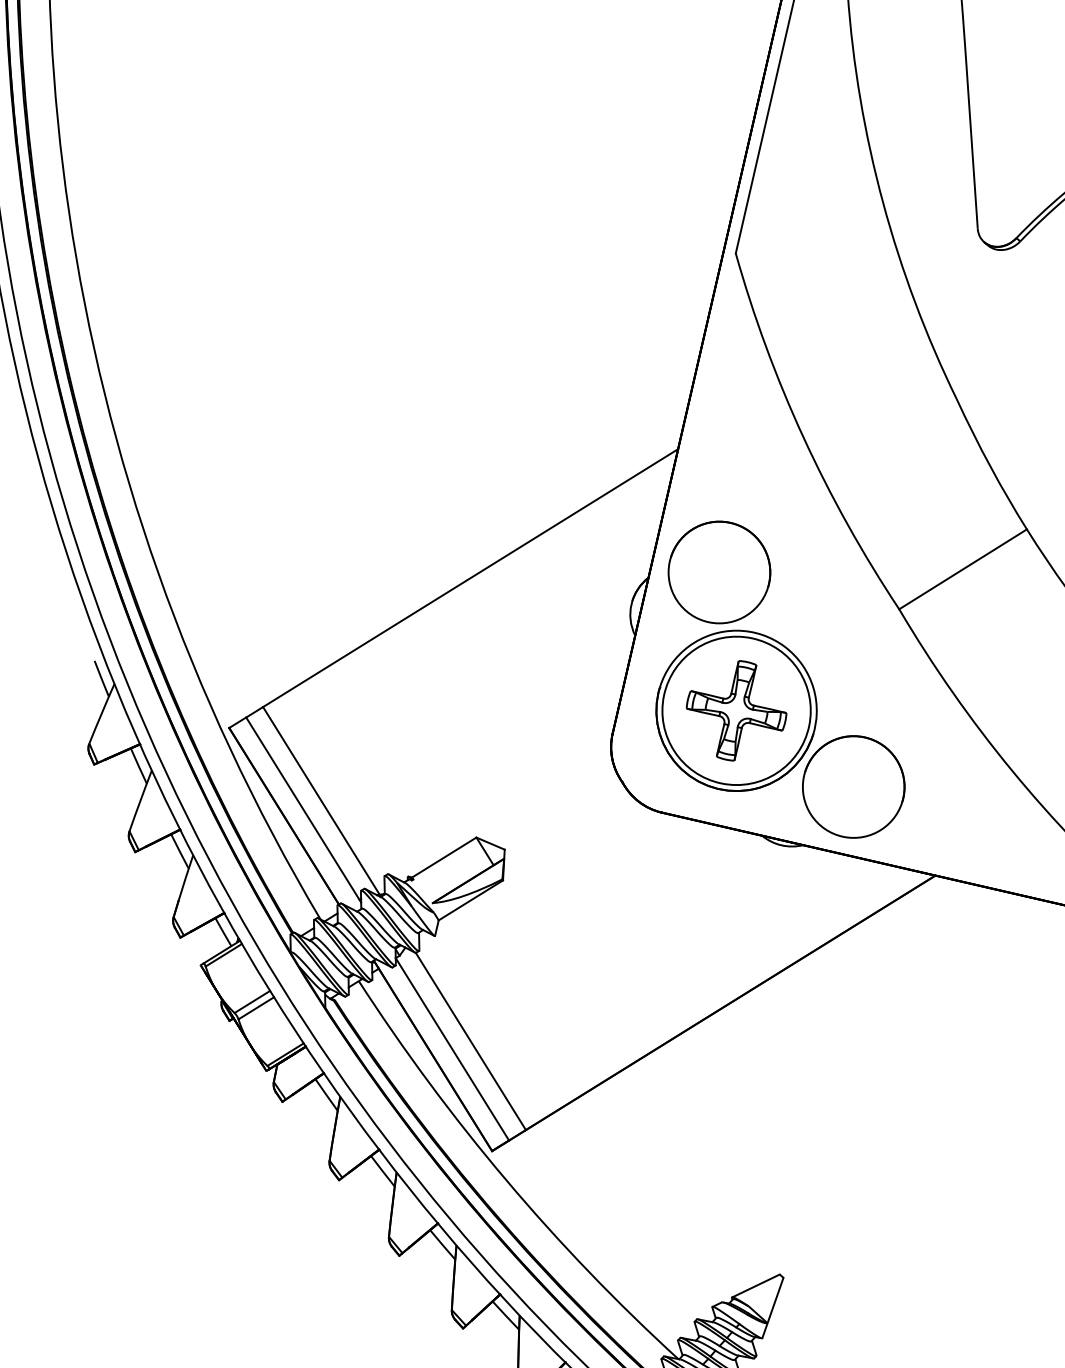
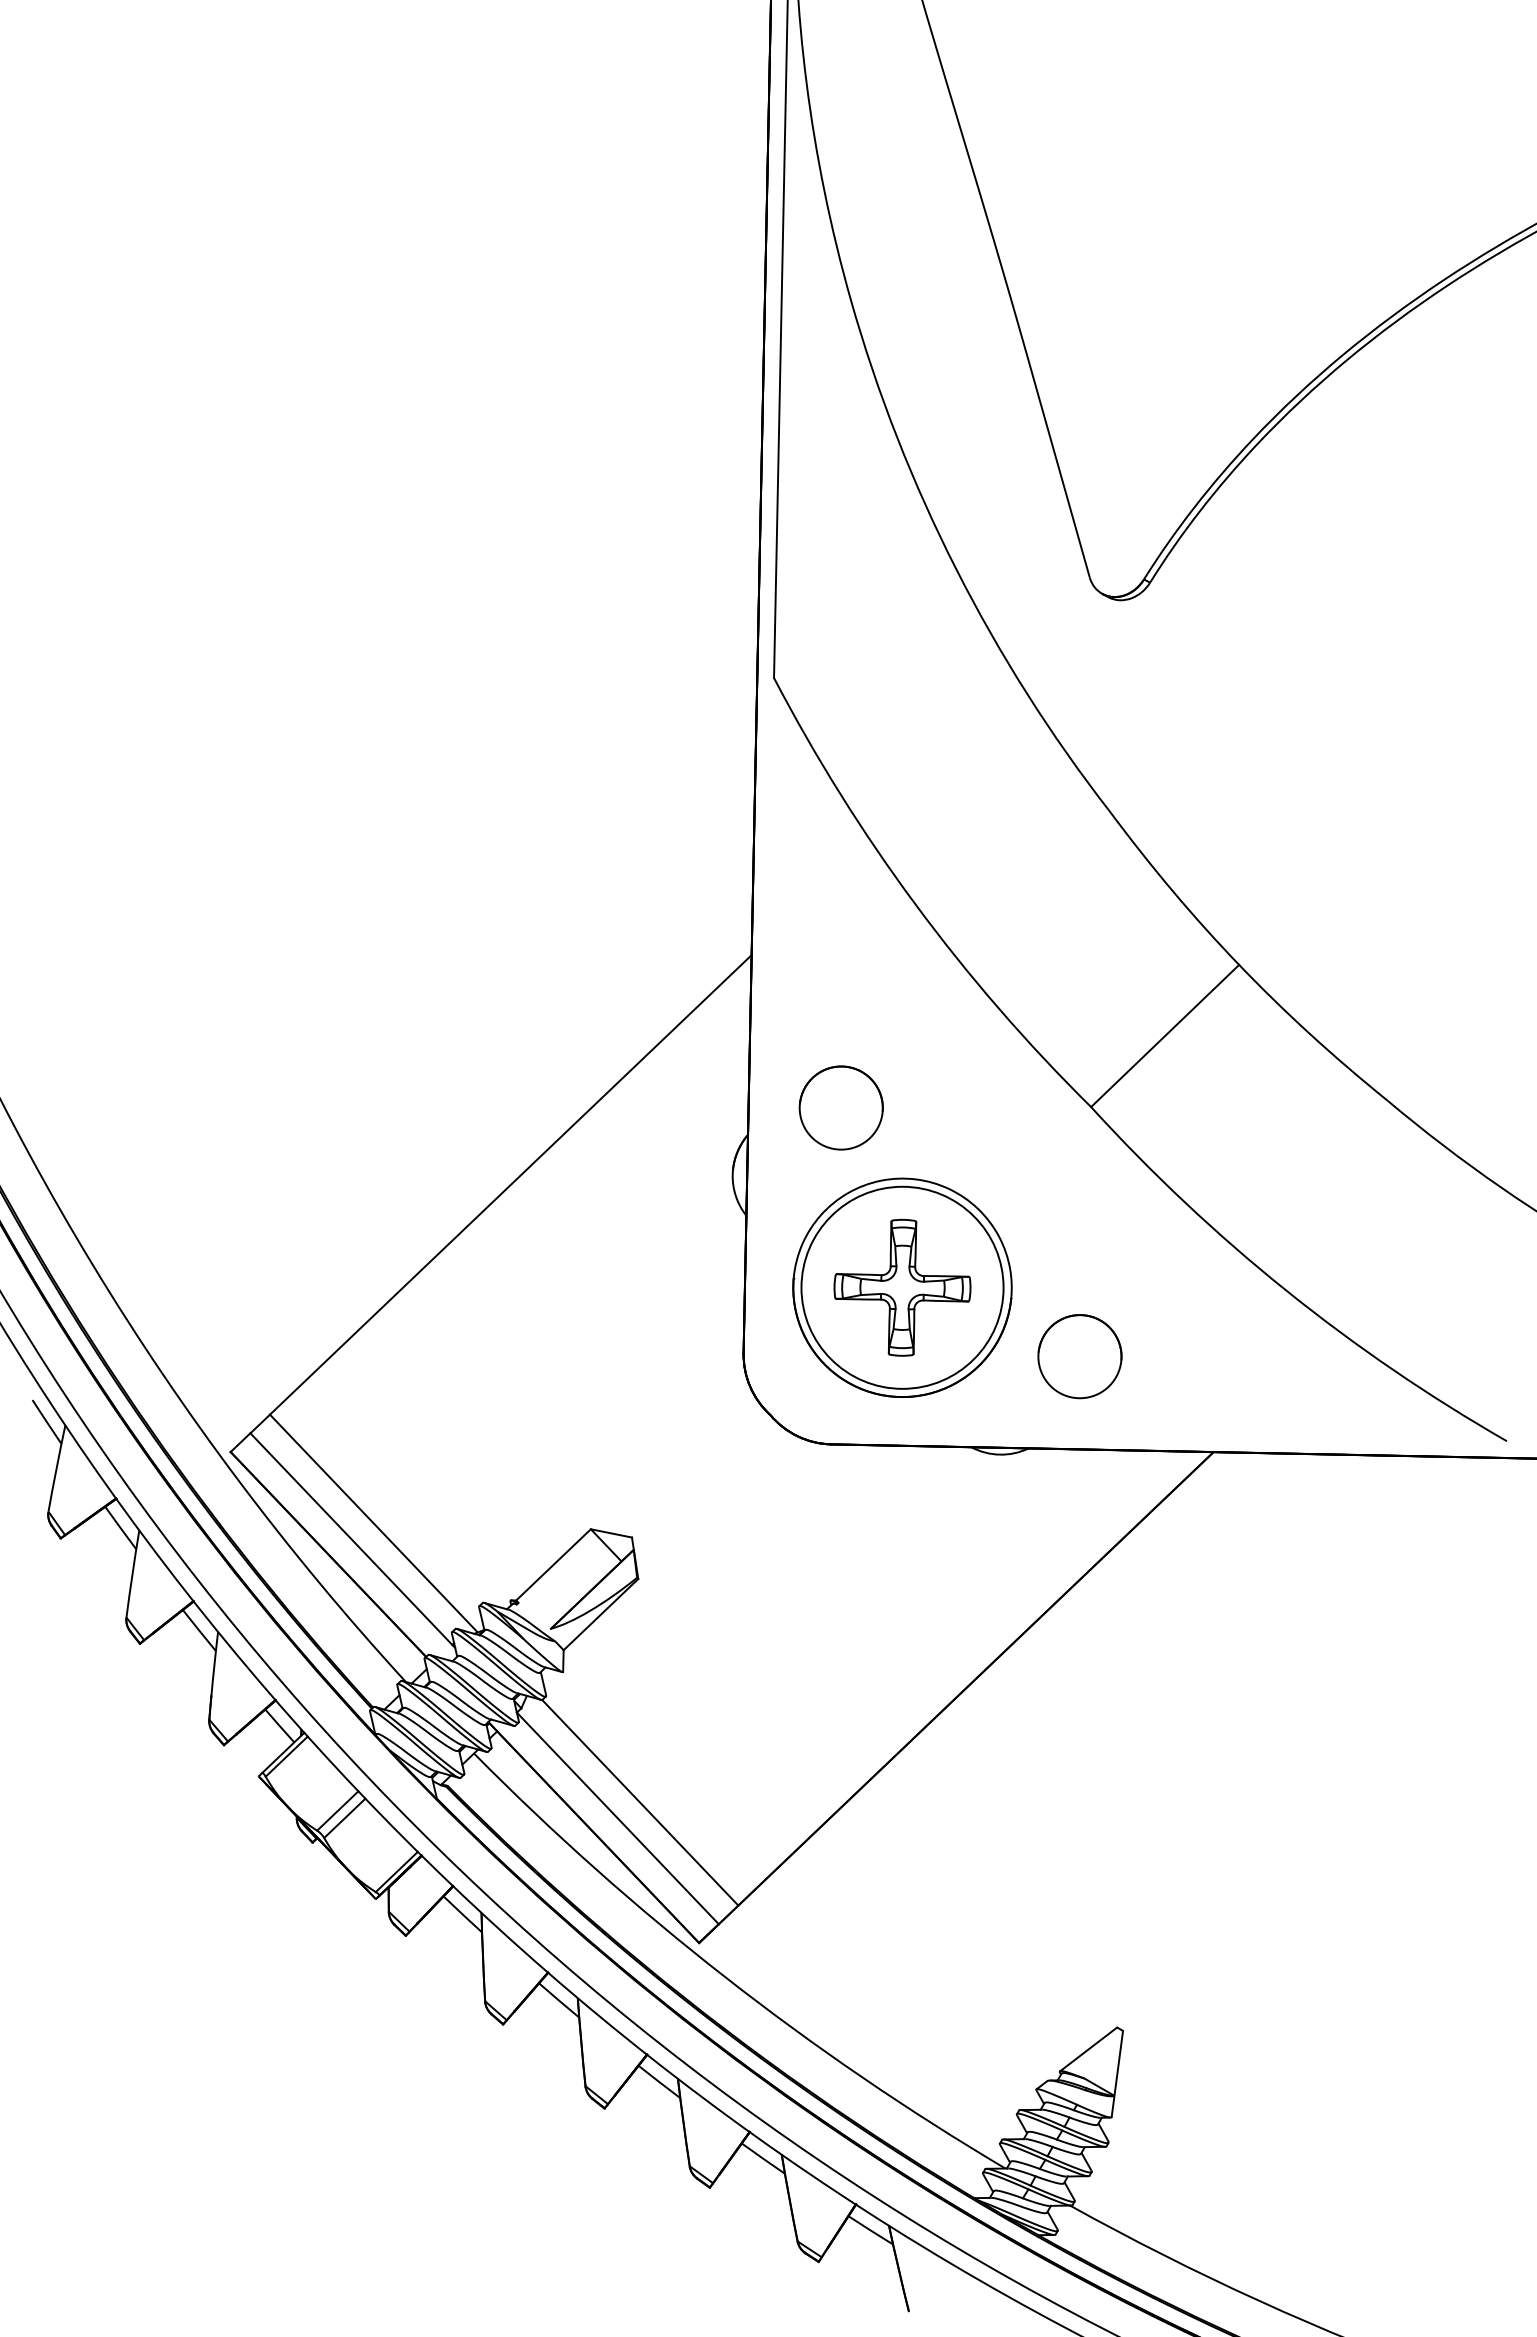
part: (719, 572) -> (841, 1107), size x0.6
part: (853, 786) -> (1079, 1356), size x0.6

